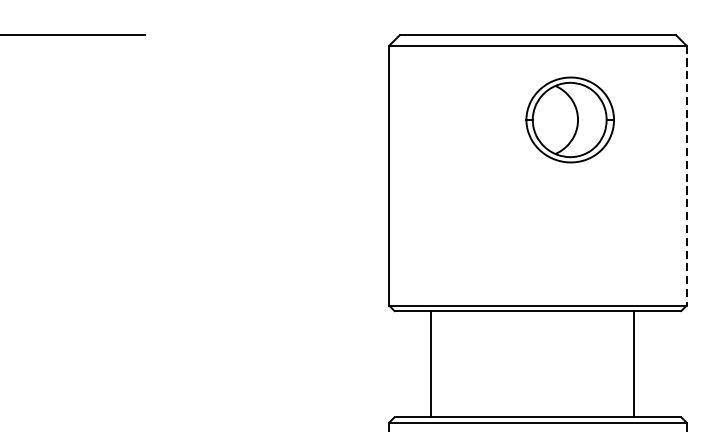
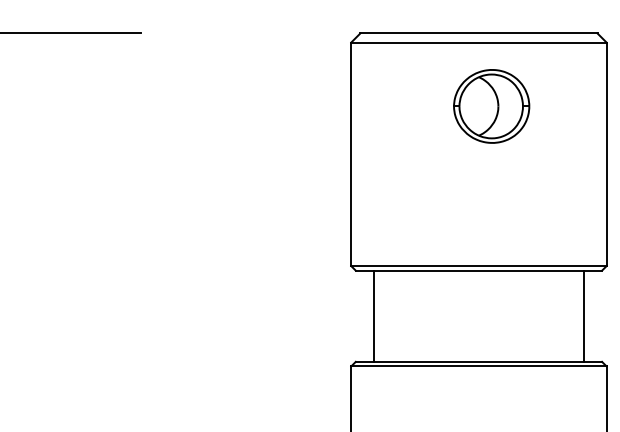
part: (570, 120) -> (491, 106), moved
line: (686, 175) -> (606, 154), dashed -> solid
line: (431, 363) -> (374, 315), moved
line: (634, 363) -> (583, 315), moved

